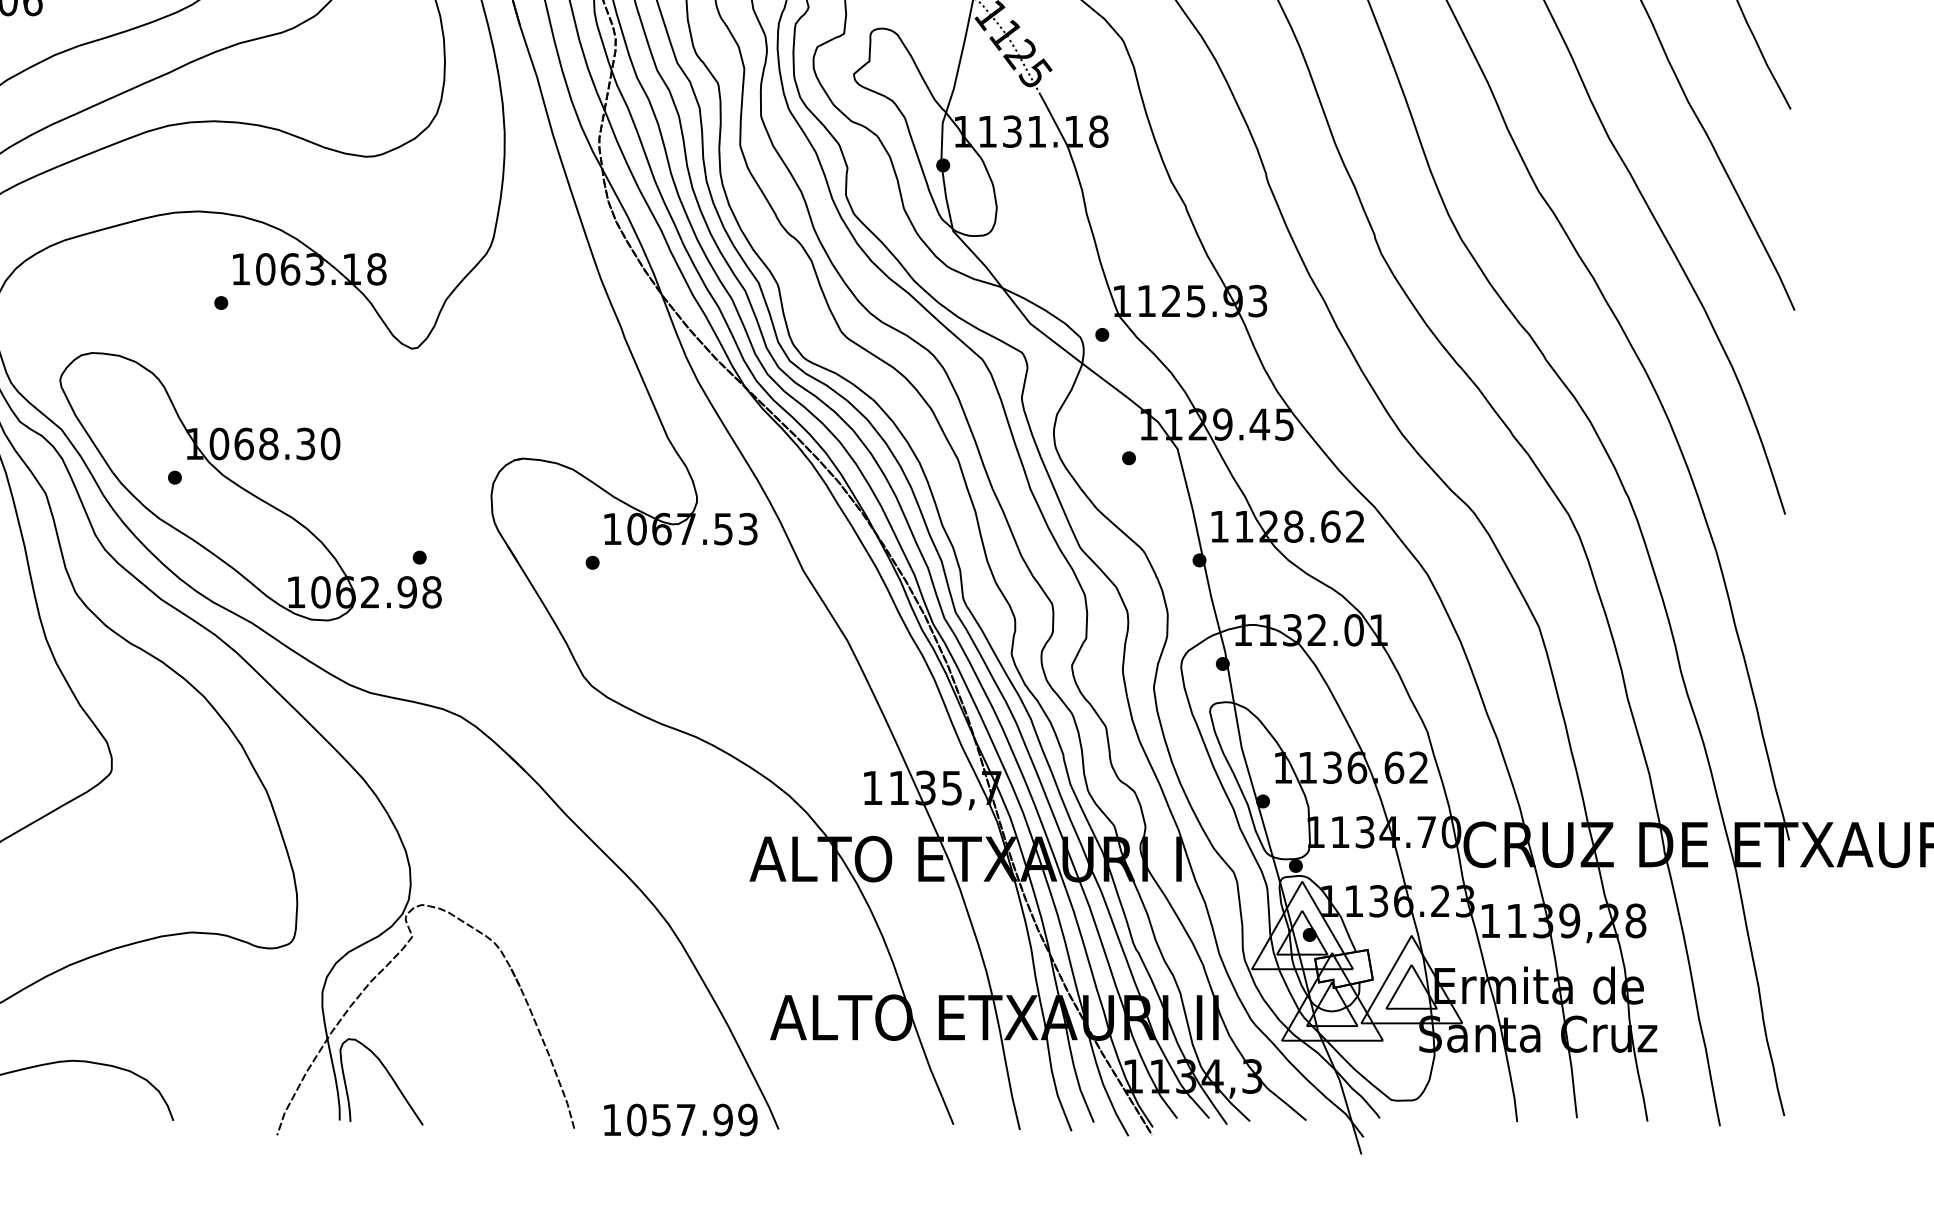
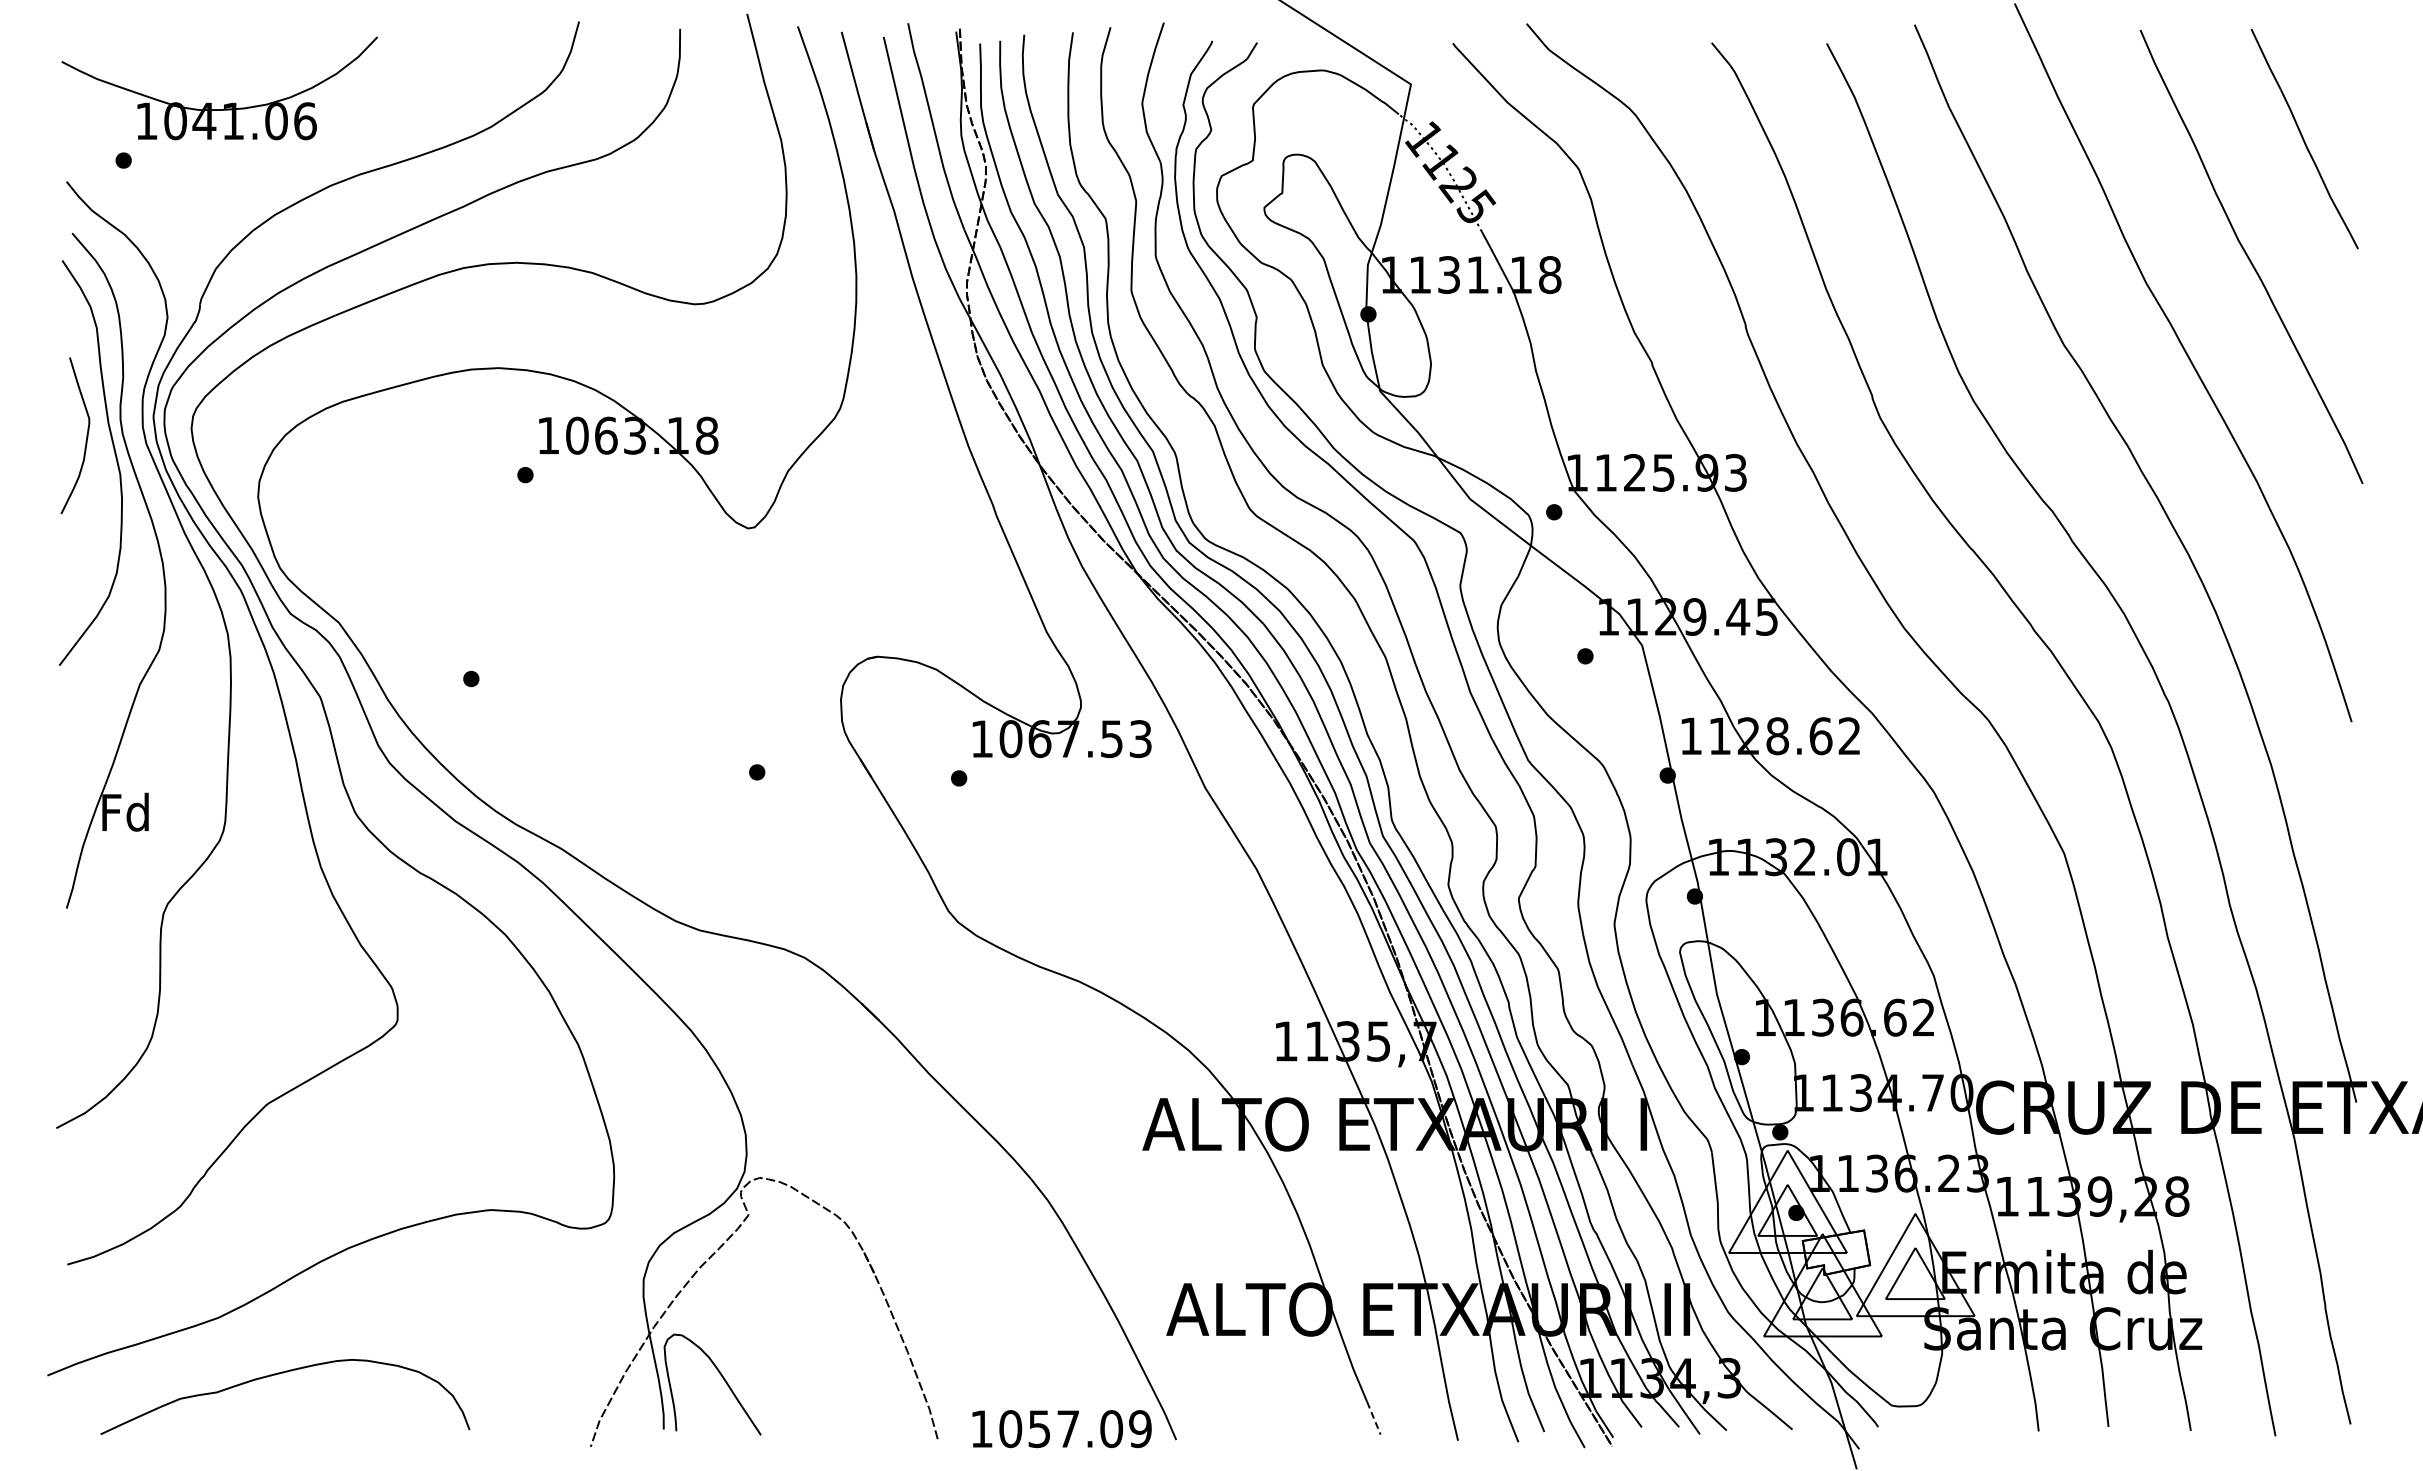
part: (250, 486) -> (559, 689), removed
line: (947, 1110) -> (1373, 1418), solid -> dashed
text: (723, 1120) -> (1111, 1429), 1057.99 -> 1057.09

